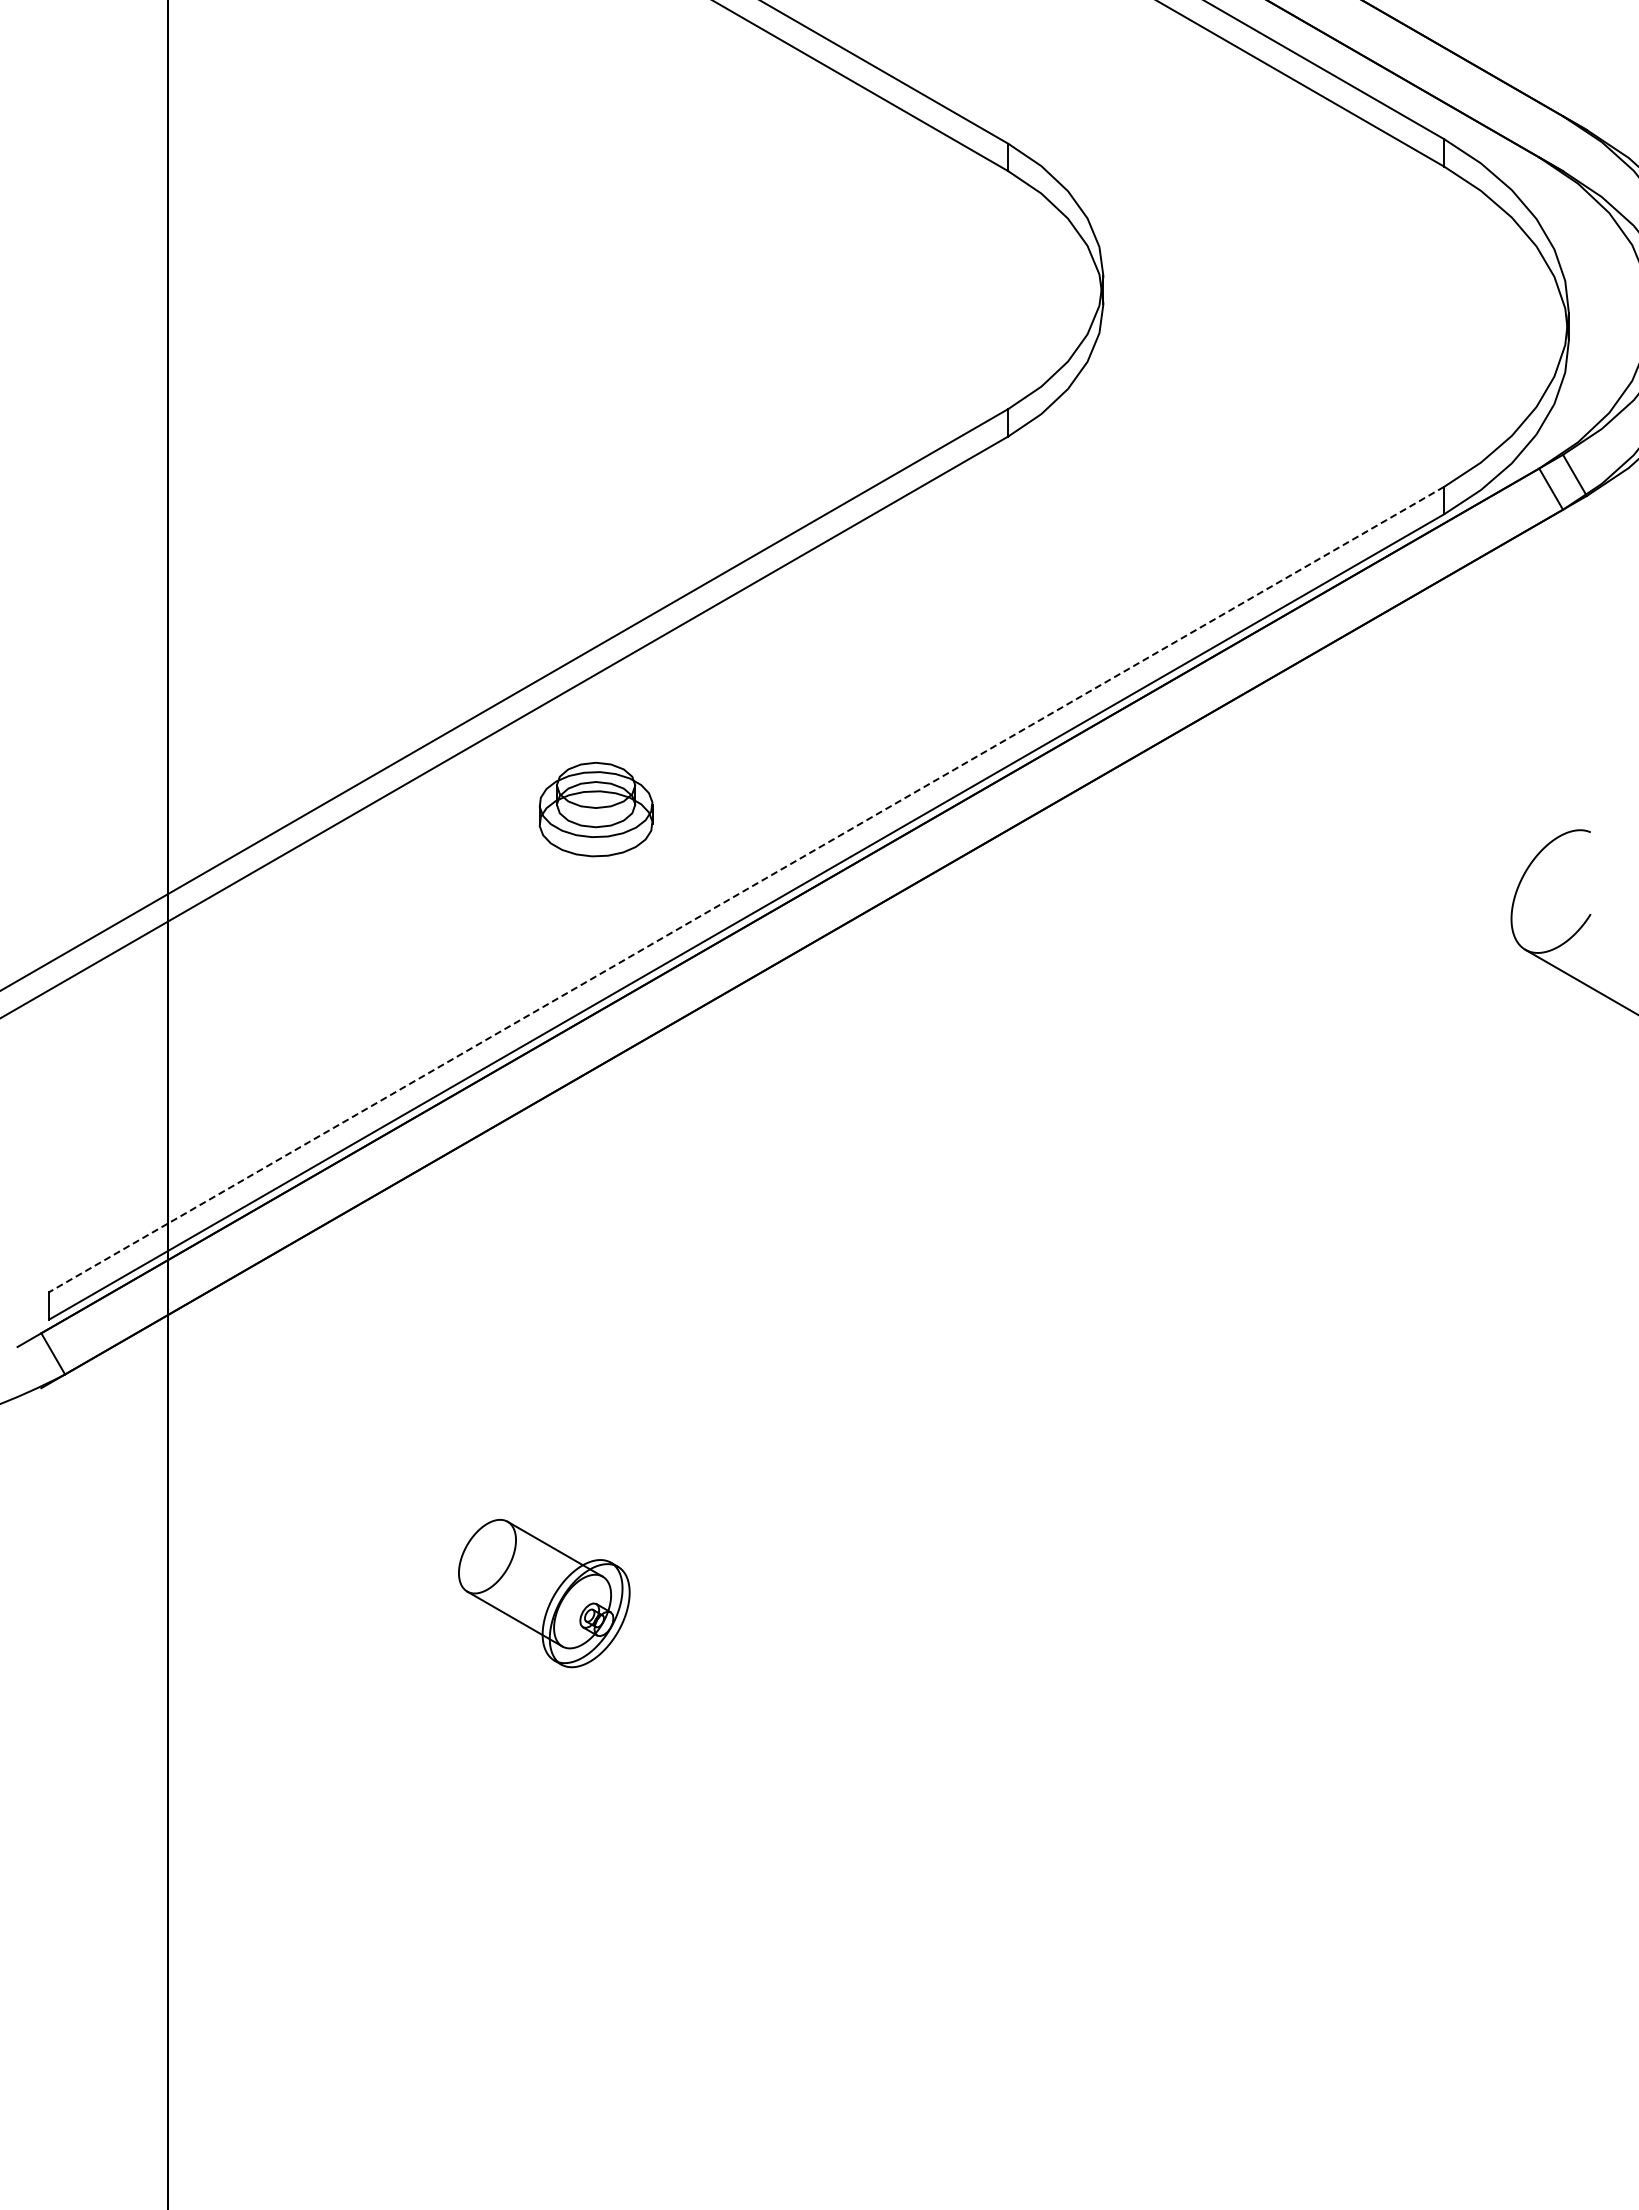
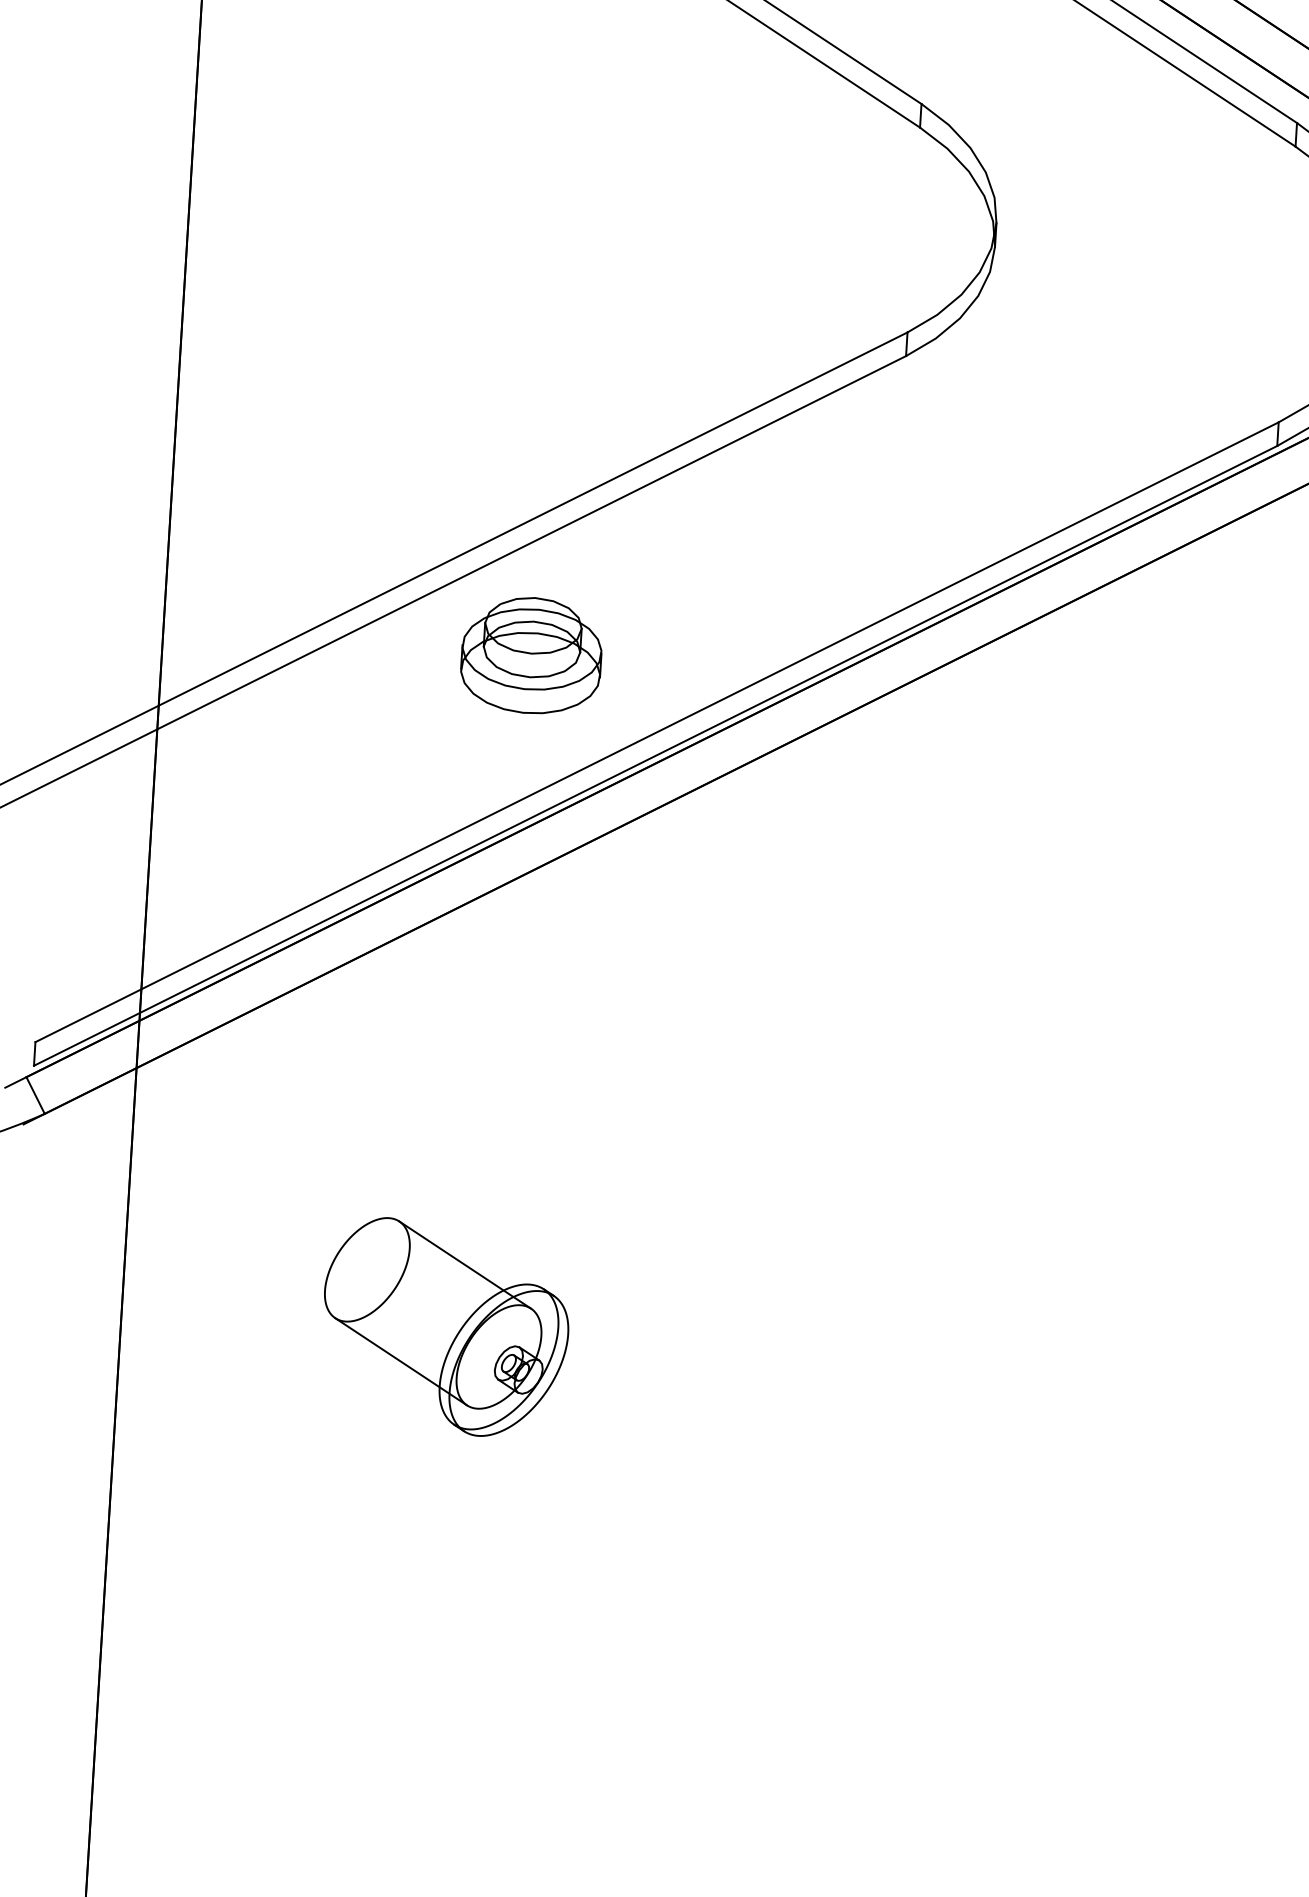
part: (595, 809) -> (531, 655), size x1.43
line: (746, 889) -> (656, 732), dashed -> solid
part: (544, 1593) -> (445, 1327), size x1.67

